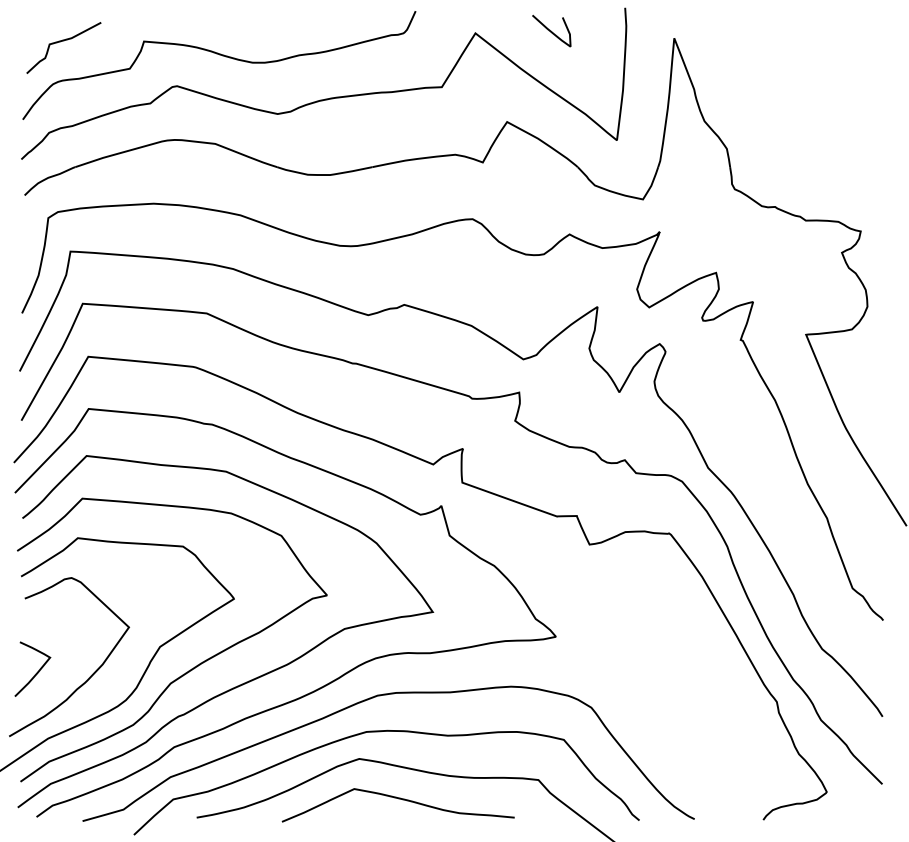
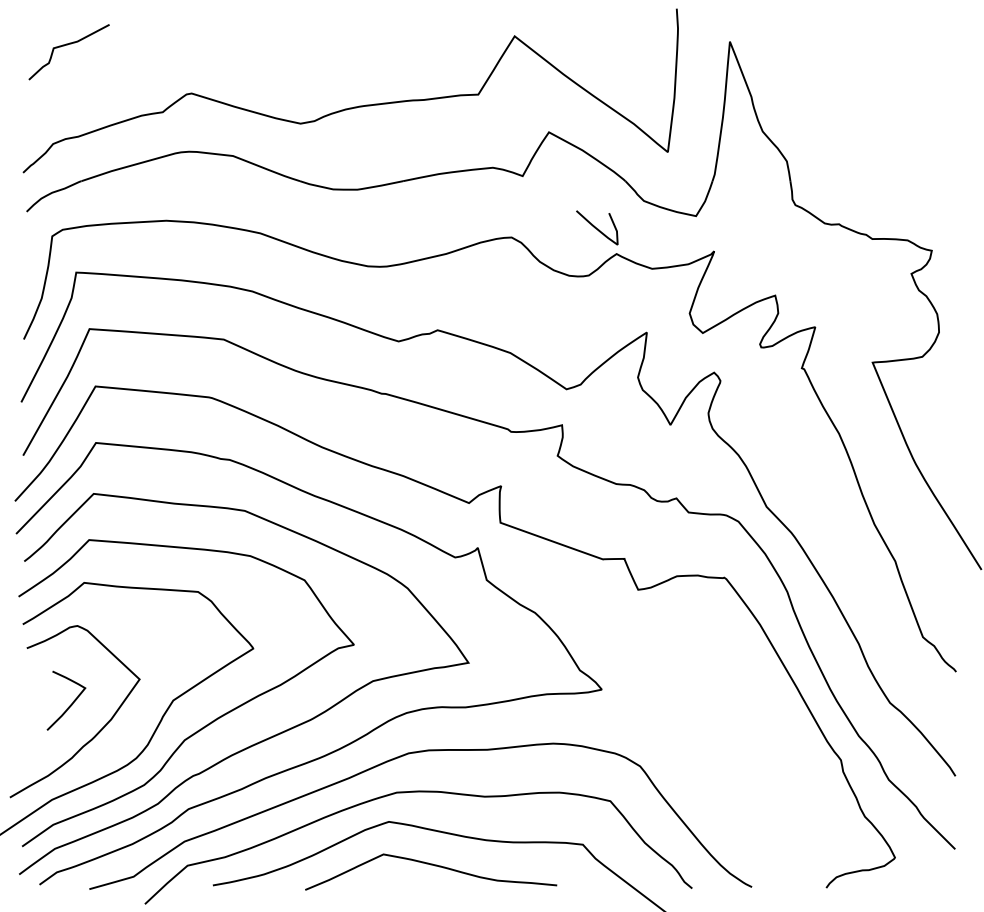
curve: (551, 30) -> (596, 227), moved
curve: (223, 56) -> (241, 61), removed
curve: (36, 672) -> (70, 704), moved

